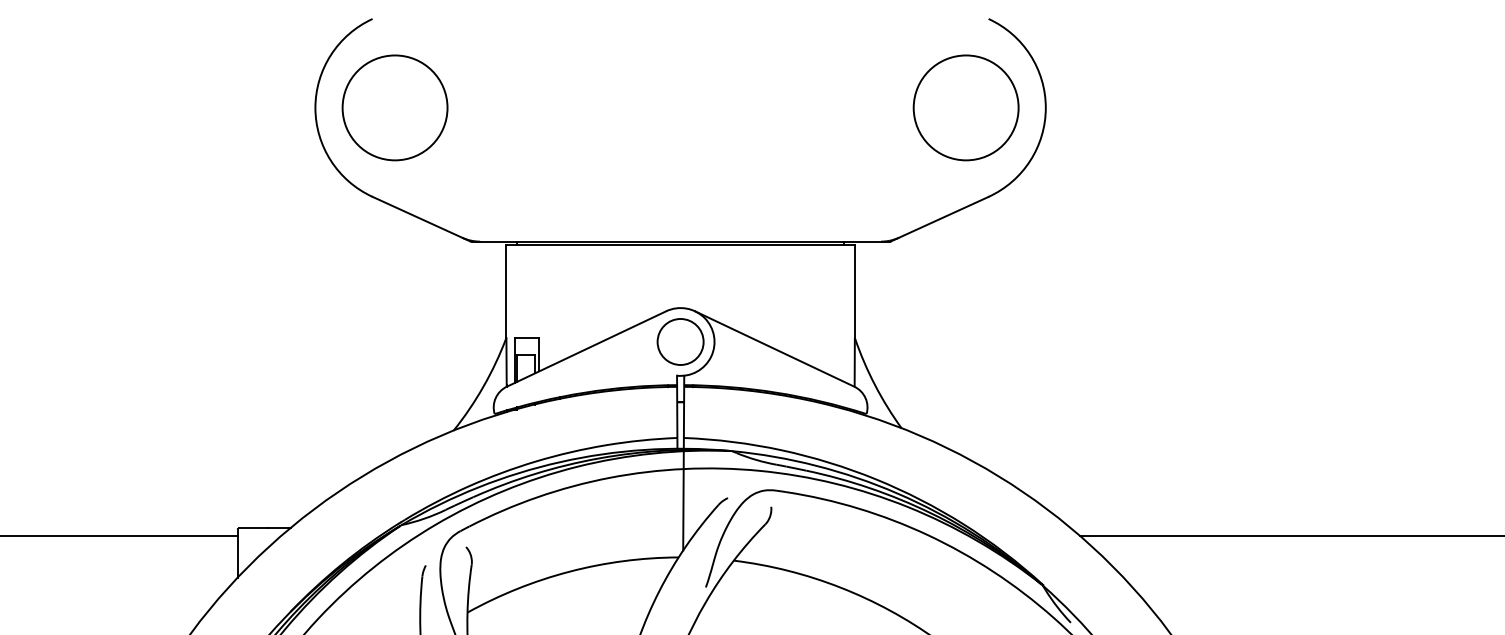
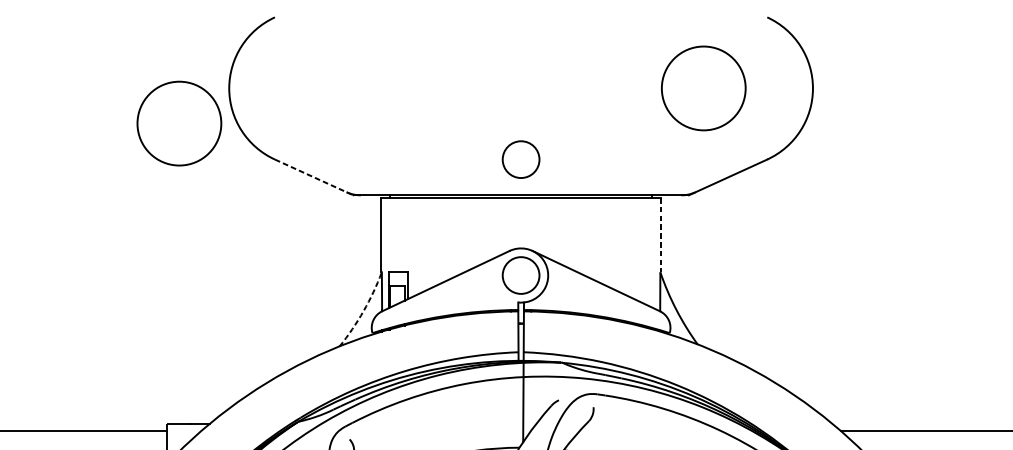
circle: (394, 107) -> (178, 123), moved
circle: (965, 107) -> (703, 88), moved
circle: (680, 196) -> (521, 159), added
line: (421, 219) -> (314, 177), solid -> dashed
line: (855, 291) -> (660, 235), solid -> dashed
arc: (483, 386) -> (363, 311), solid -> dashed

